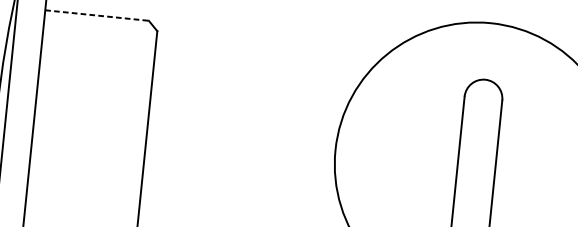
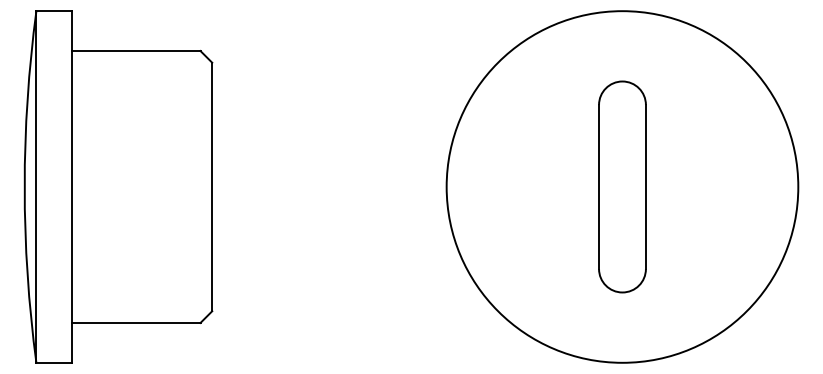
line: (97, 15) -> (136, 51), dashed -> solid

